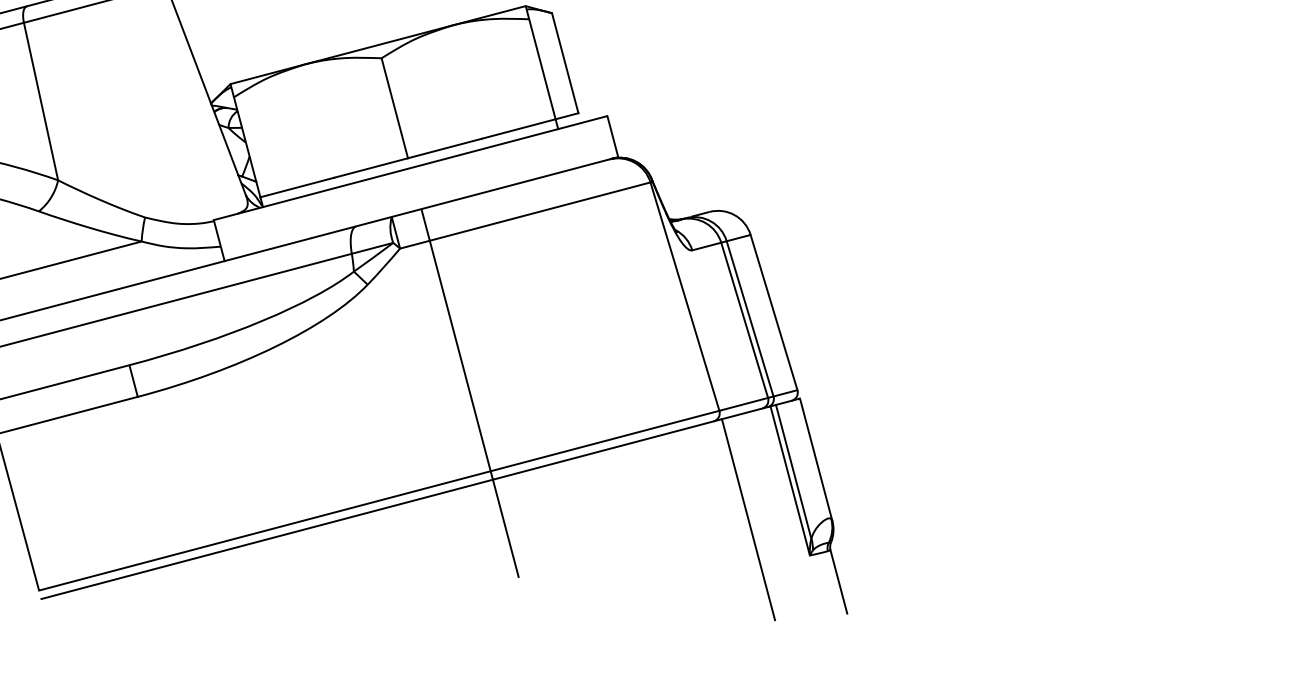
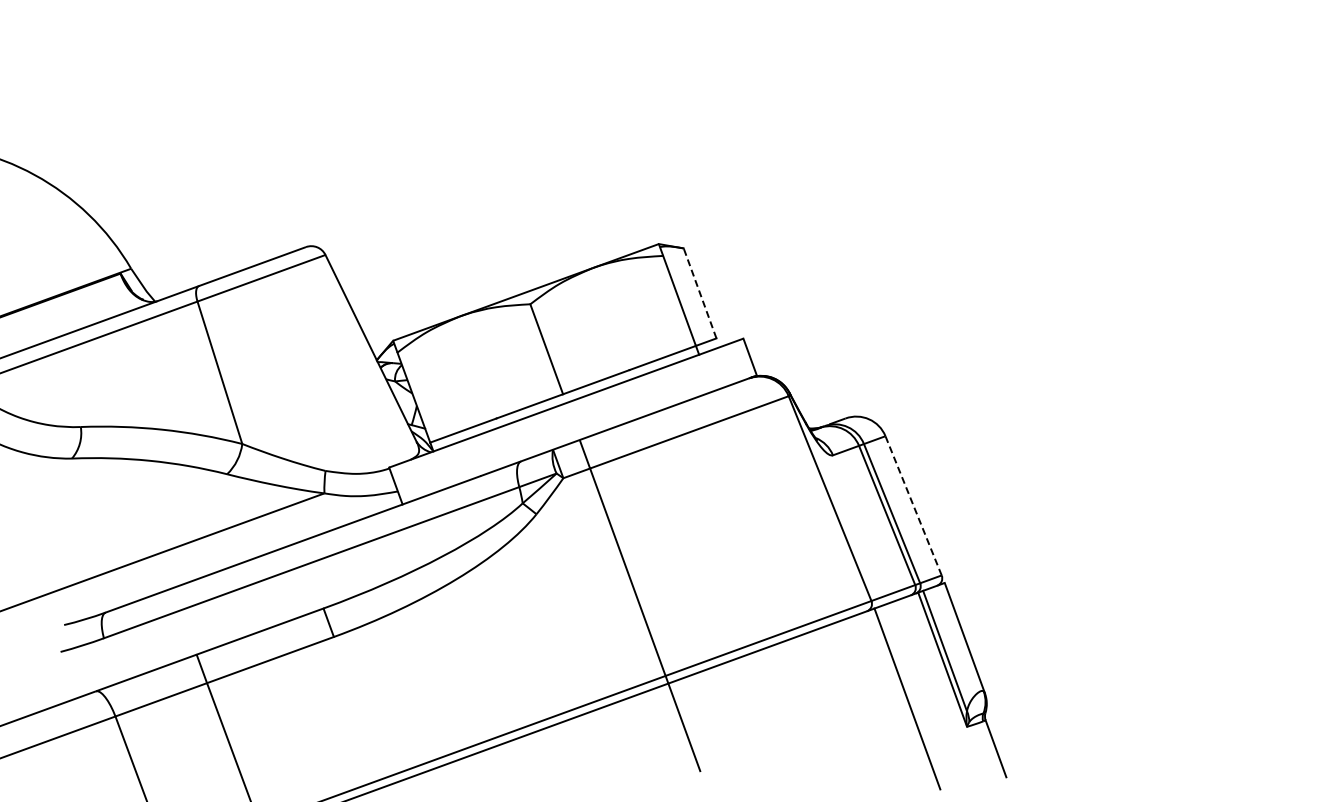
line: (565, 63) -> (700, 293), solid -> dashed
line: (773, 312) -> (913, 505), solid -> dashed

